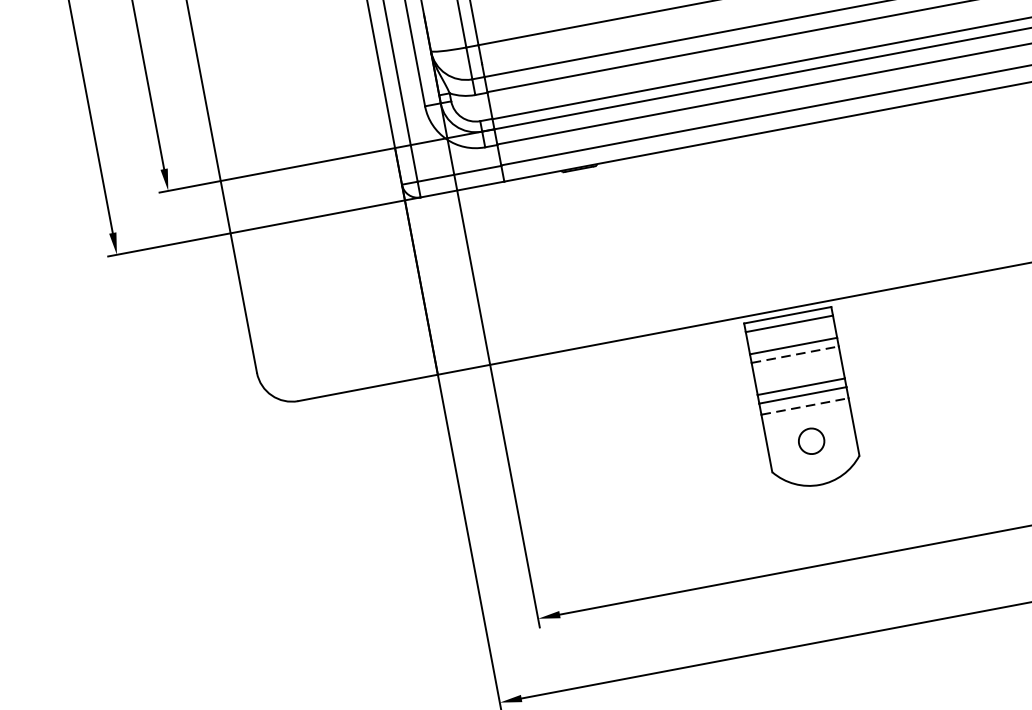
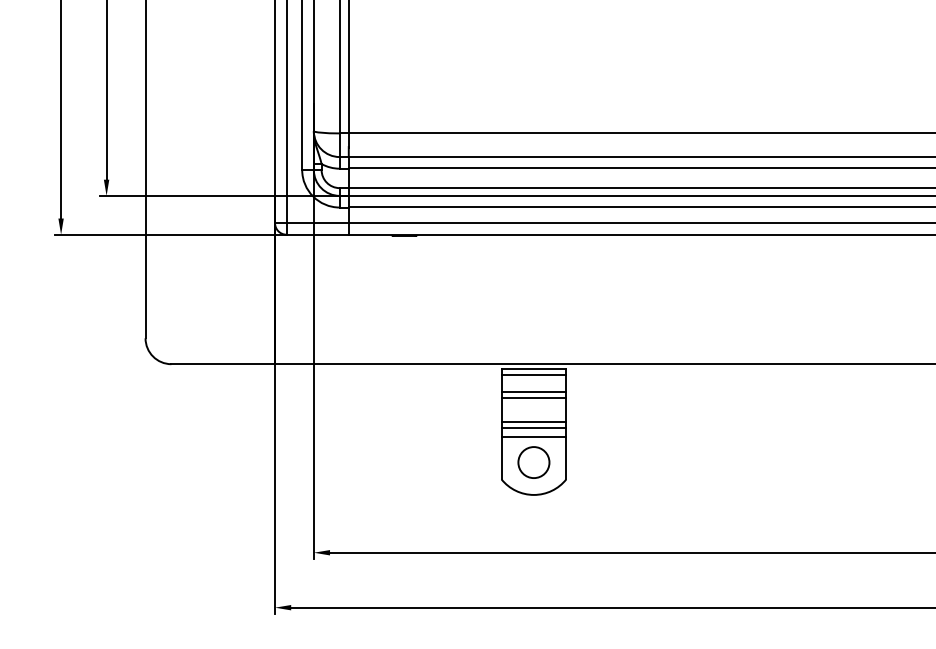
line: (796, 354) -> (534, 398), dashed -> solid
line: (805, 406) -> (534, 436), dashed -> solid
circle: (810, 441) -> (533, 462), size x1.67

